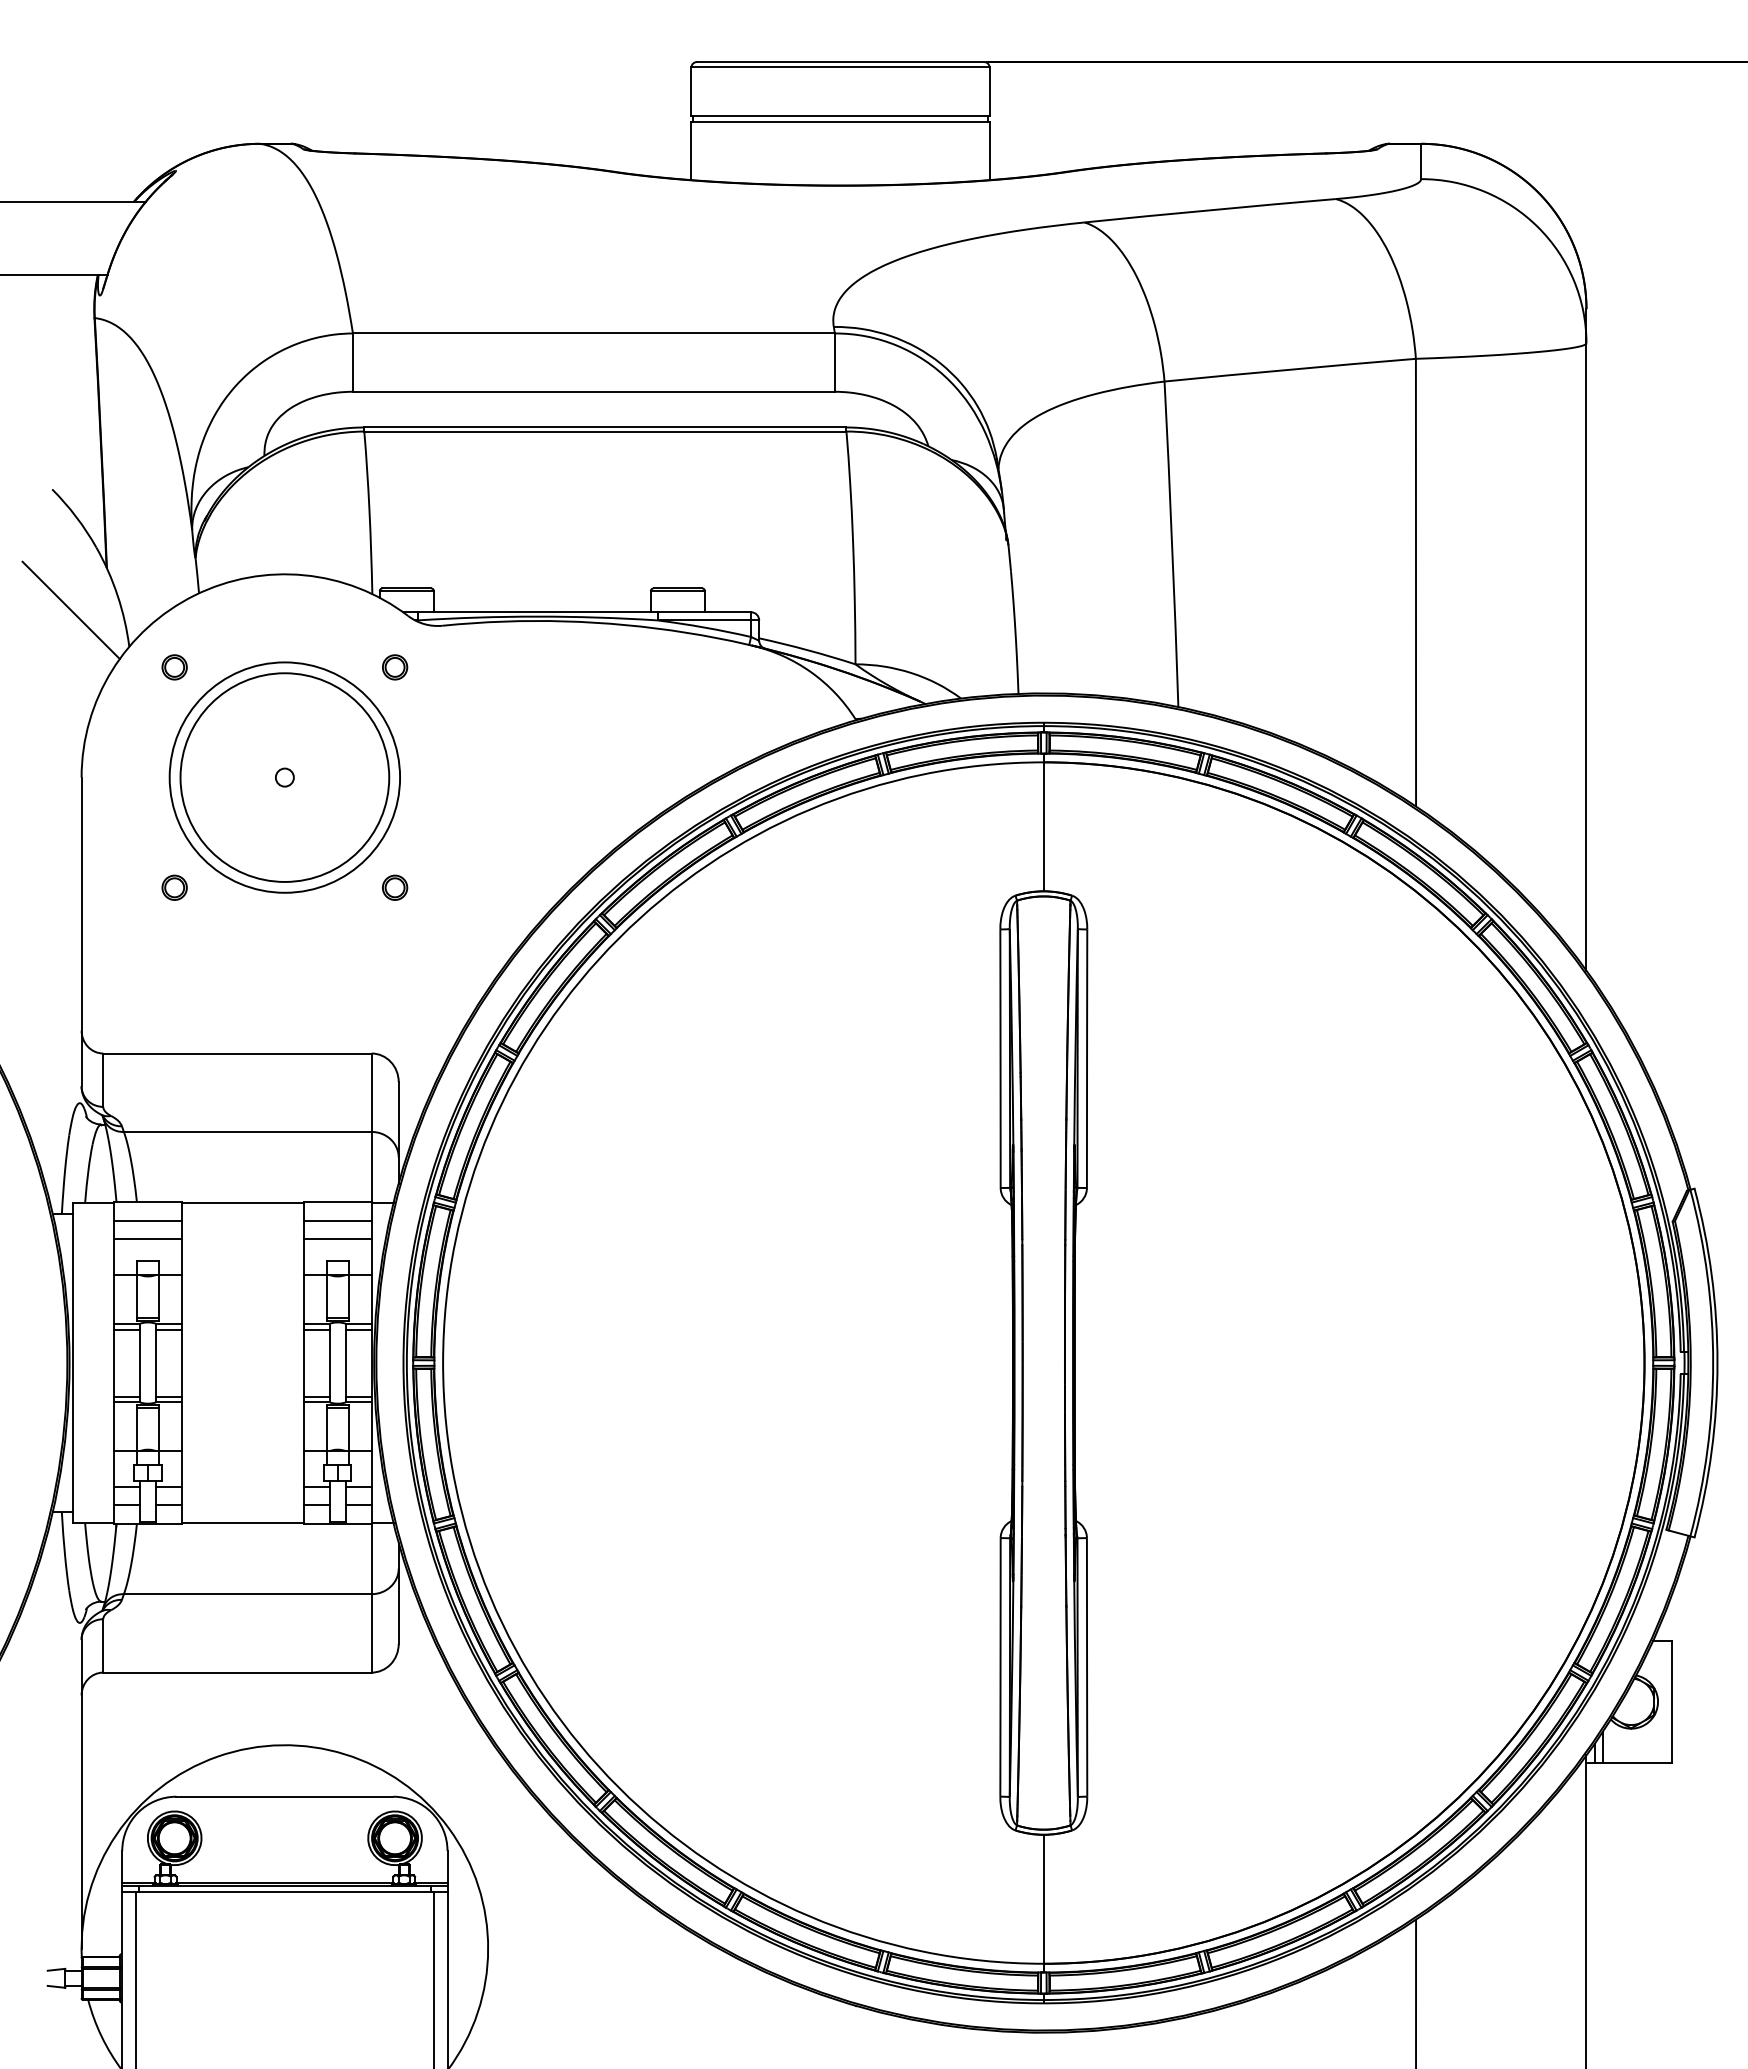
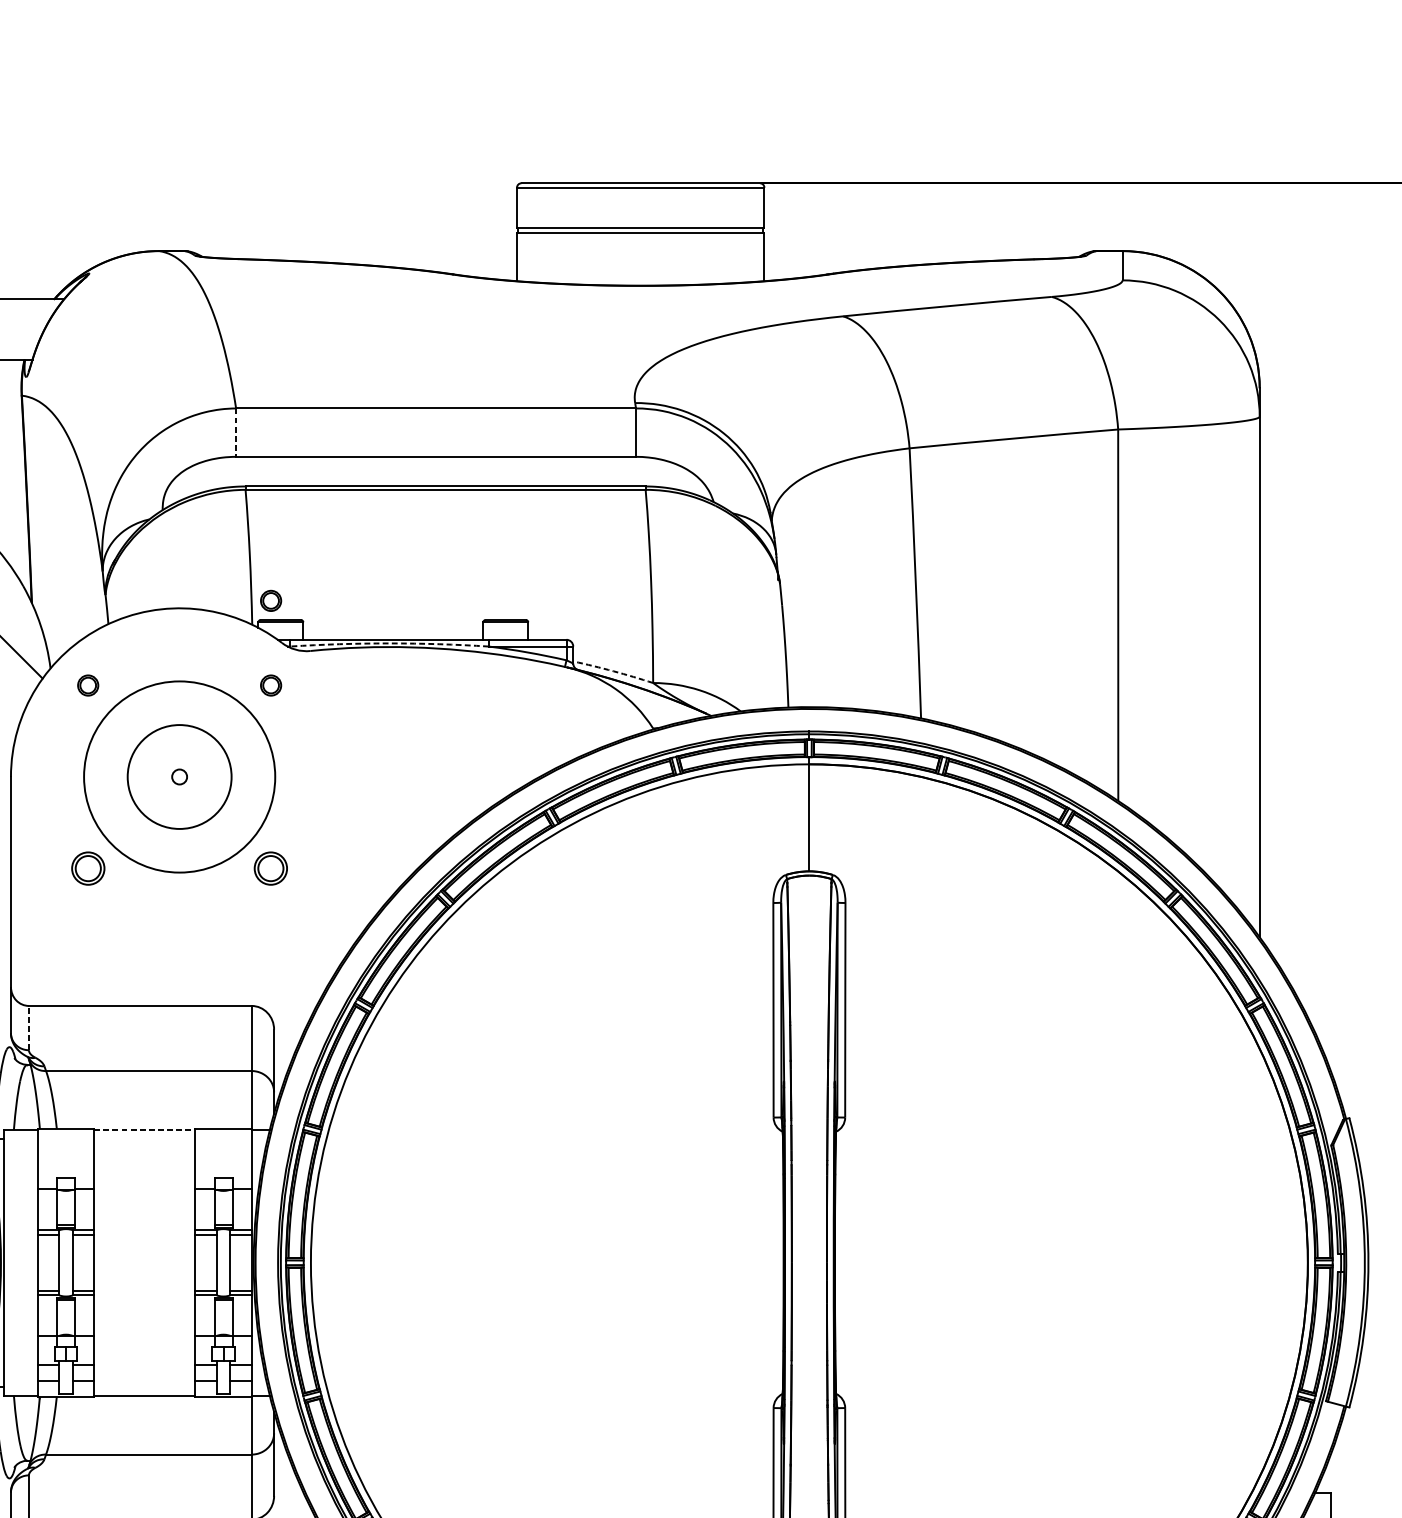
line: (352, 363) -> (235, 433), solid -> dashed
part: (395, 565) -> (271, 600), added
arc: (537, 616) -> (389, 643), solid -> dashed
arc: (807, 650) -> (613, 671), solid -> dashed
circle: (284, 777) -> (179, 776), size x0.6
part: (174, 887) -> (88, 868), size x1.6
part: (395, 887) -> (271, 868), size x1.6
line: (103, 1080) -> (29, 1028), solid -> dashed
line: (242, 1203) -> (144, 1130), solid -> dashed
line: (147, 1221) -> (65, 1145), removed
line: (337, 1221) -> (223, 1145), removed
line: (147, 1239) -> (65, 1160), removed
line: (337, 1239) -> (223, 1160), removed

